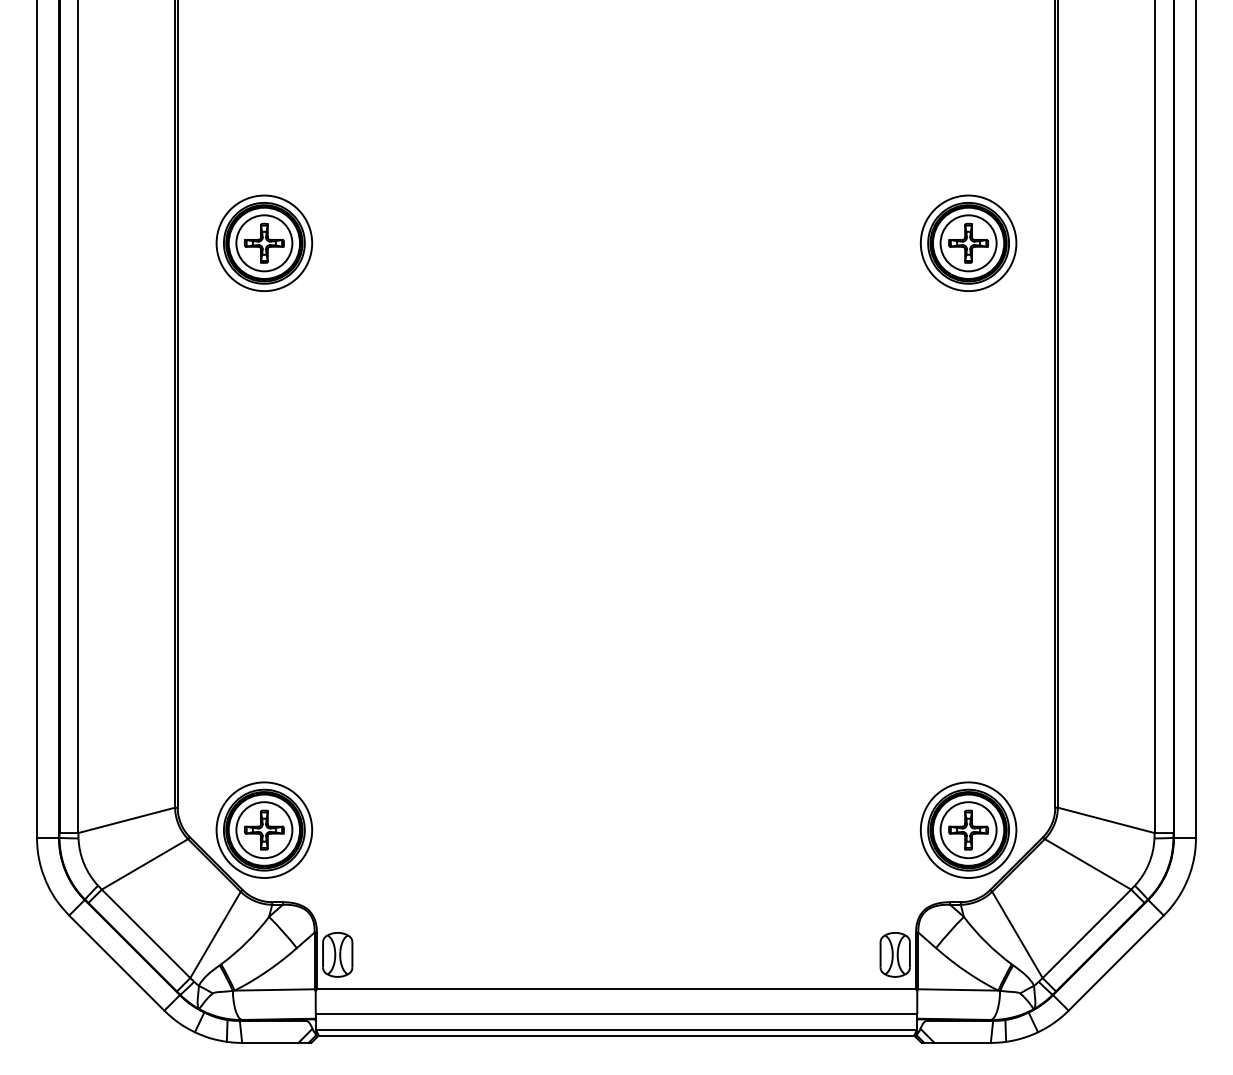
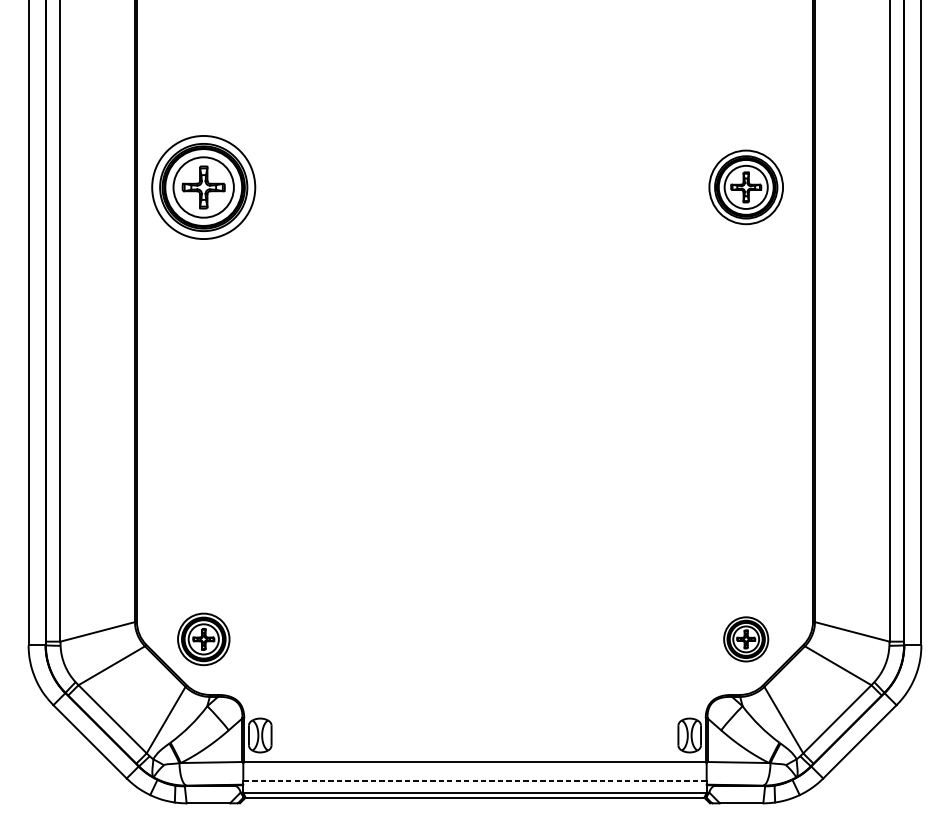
part: (264, 242) -> (203, 186), size x1.4
part: (264, 829) -> (203, 638), size x0.7
part: (968, 829) -> (746, 638), size x0.6
line: (616, 1014) -> (475, 781), solid -> dashed

